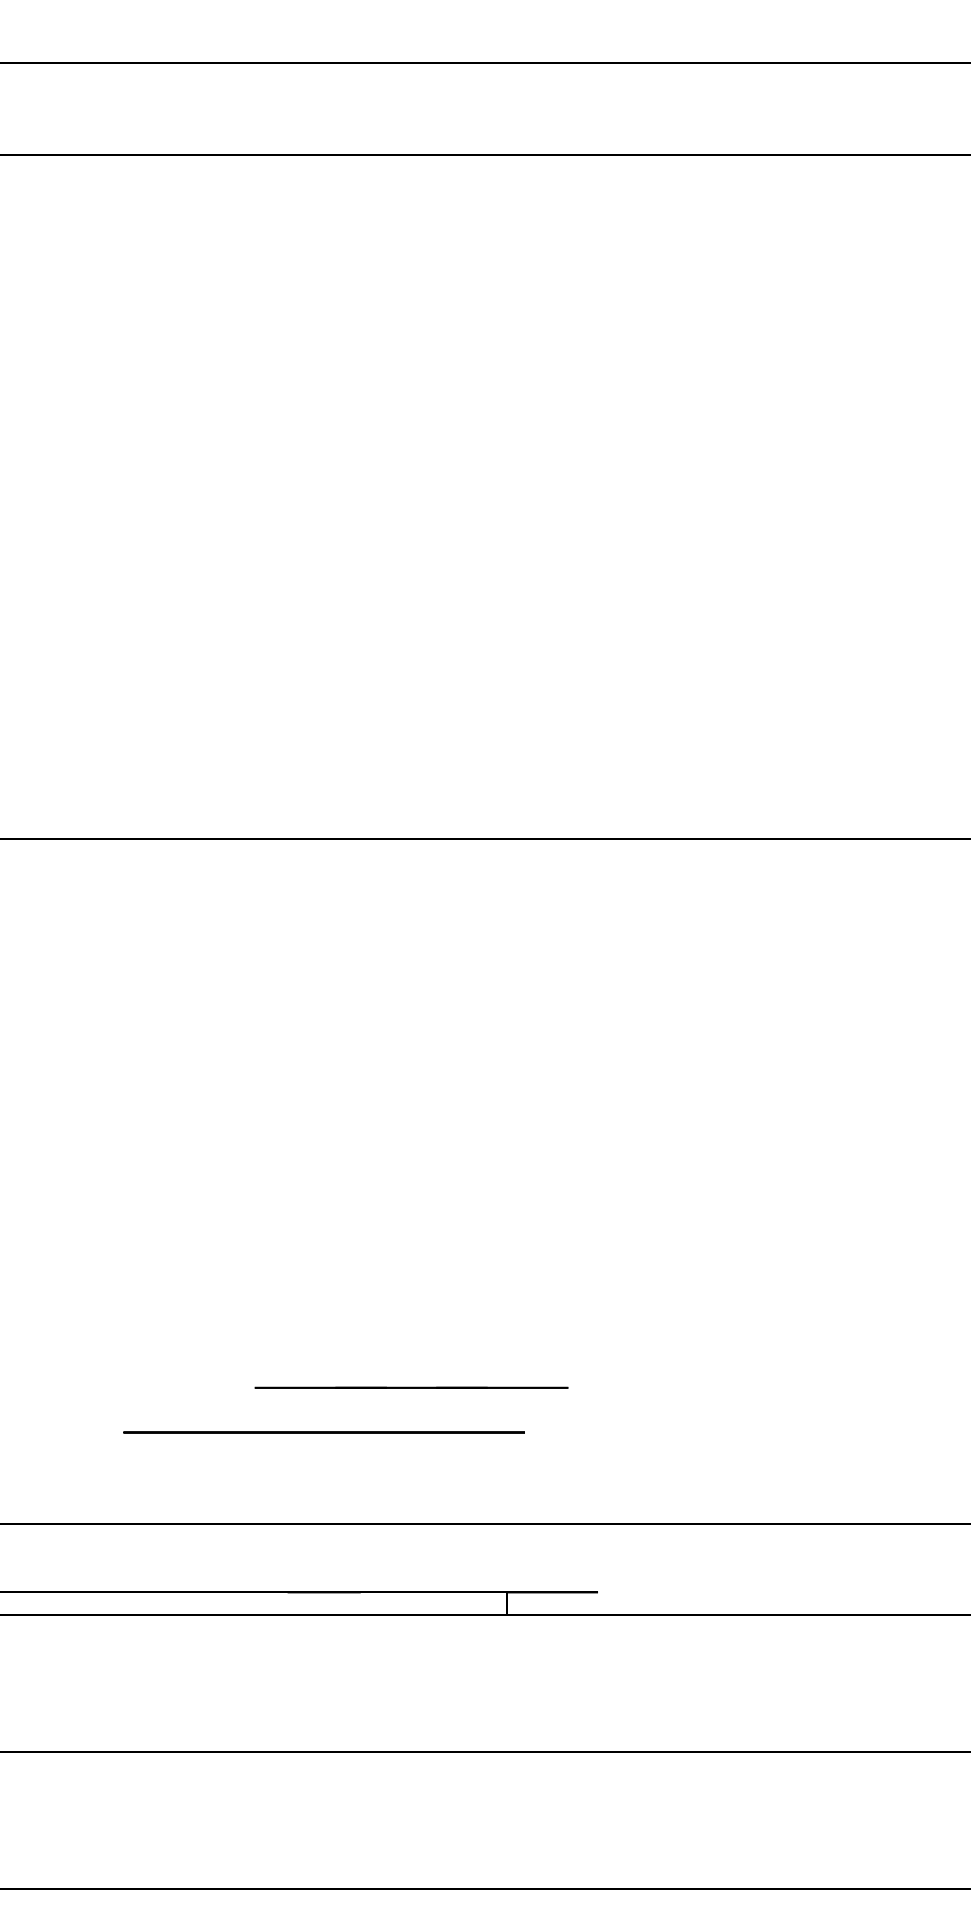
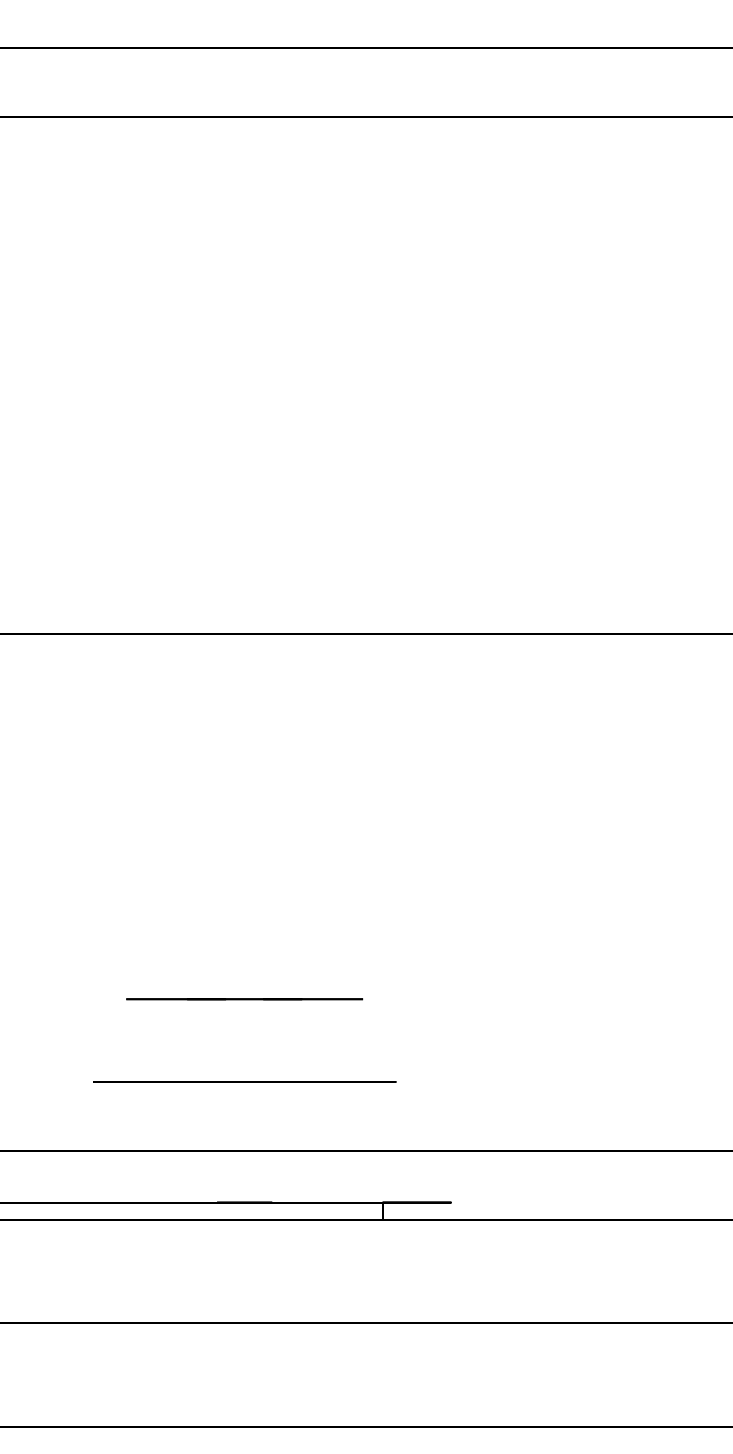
line: (411, 1388) -> (244, 999), moved

